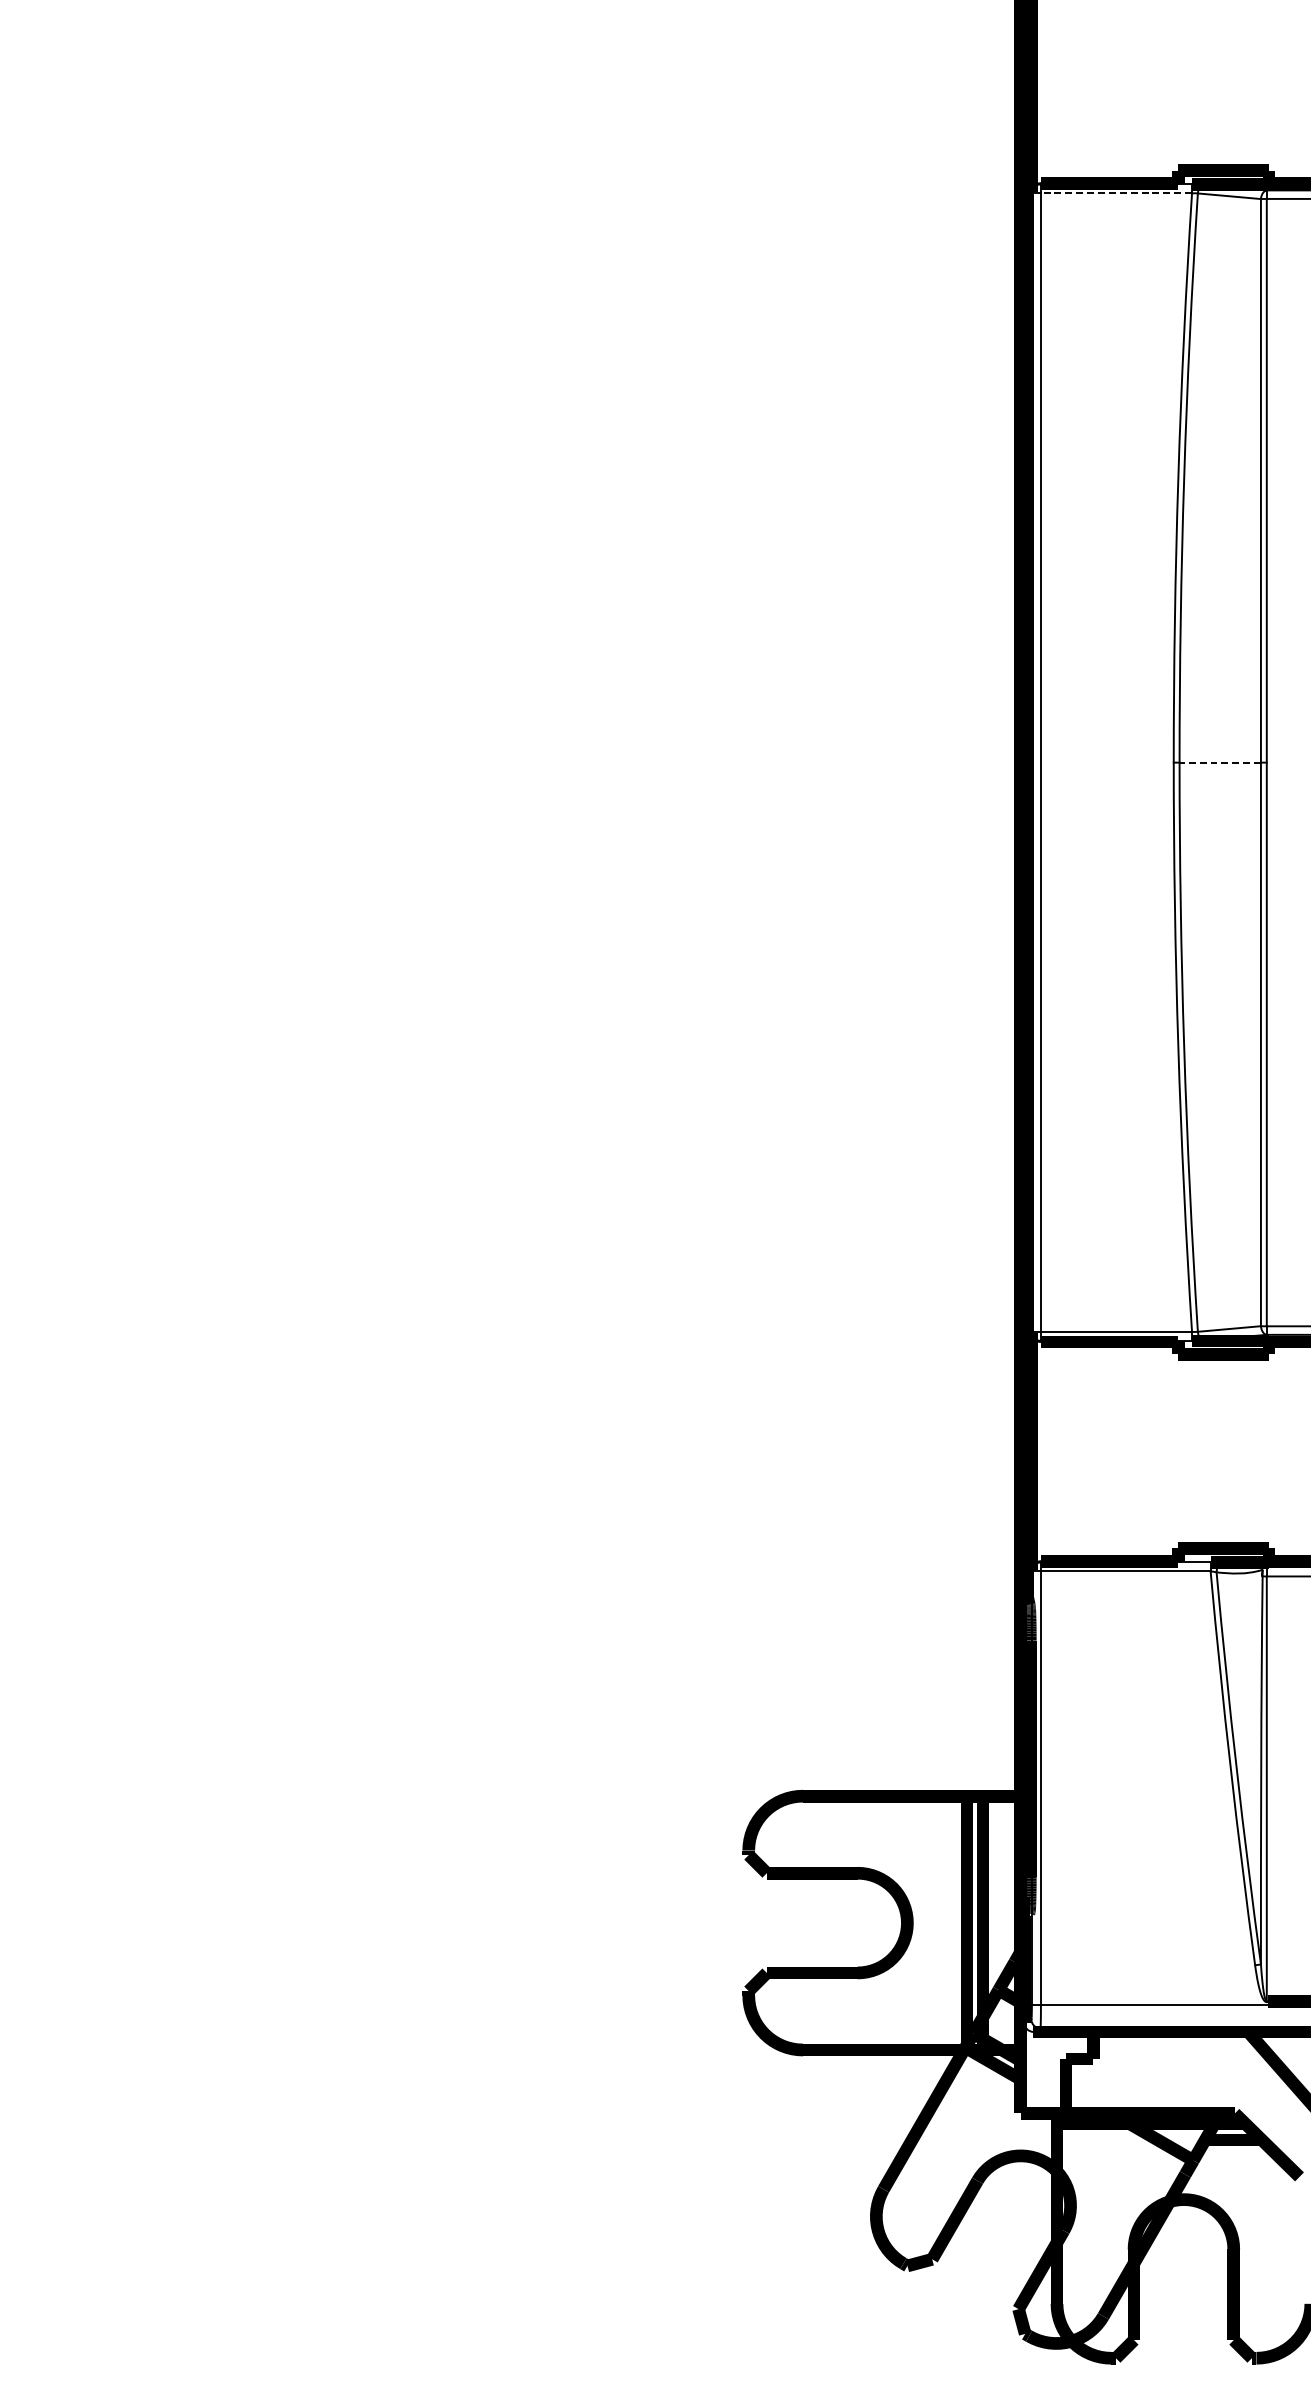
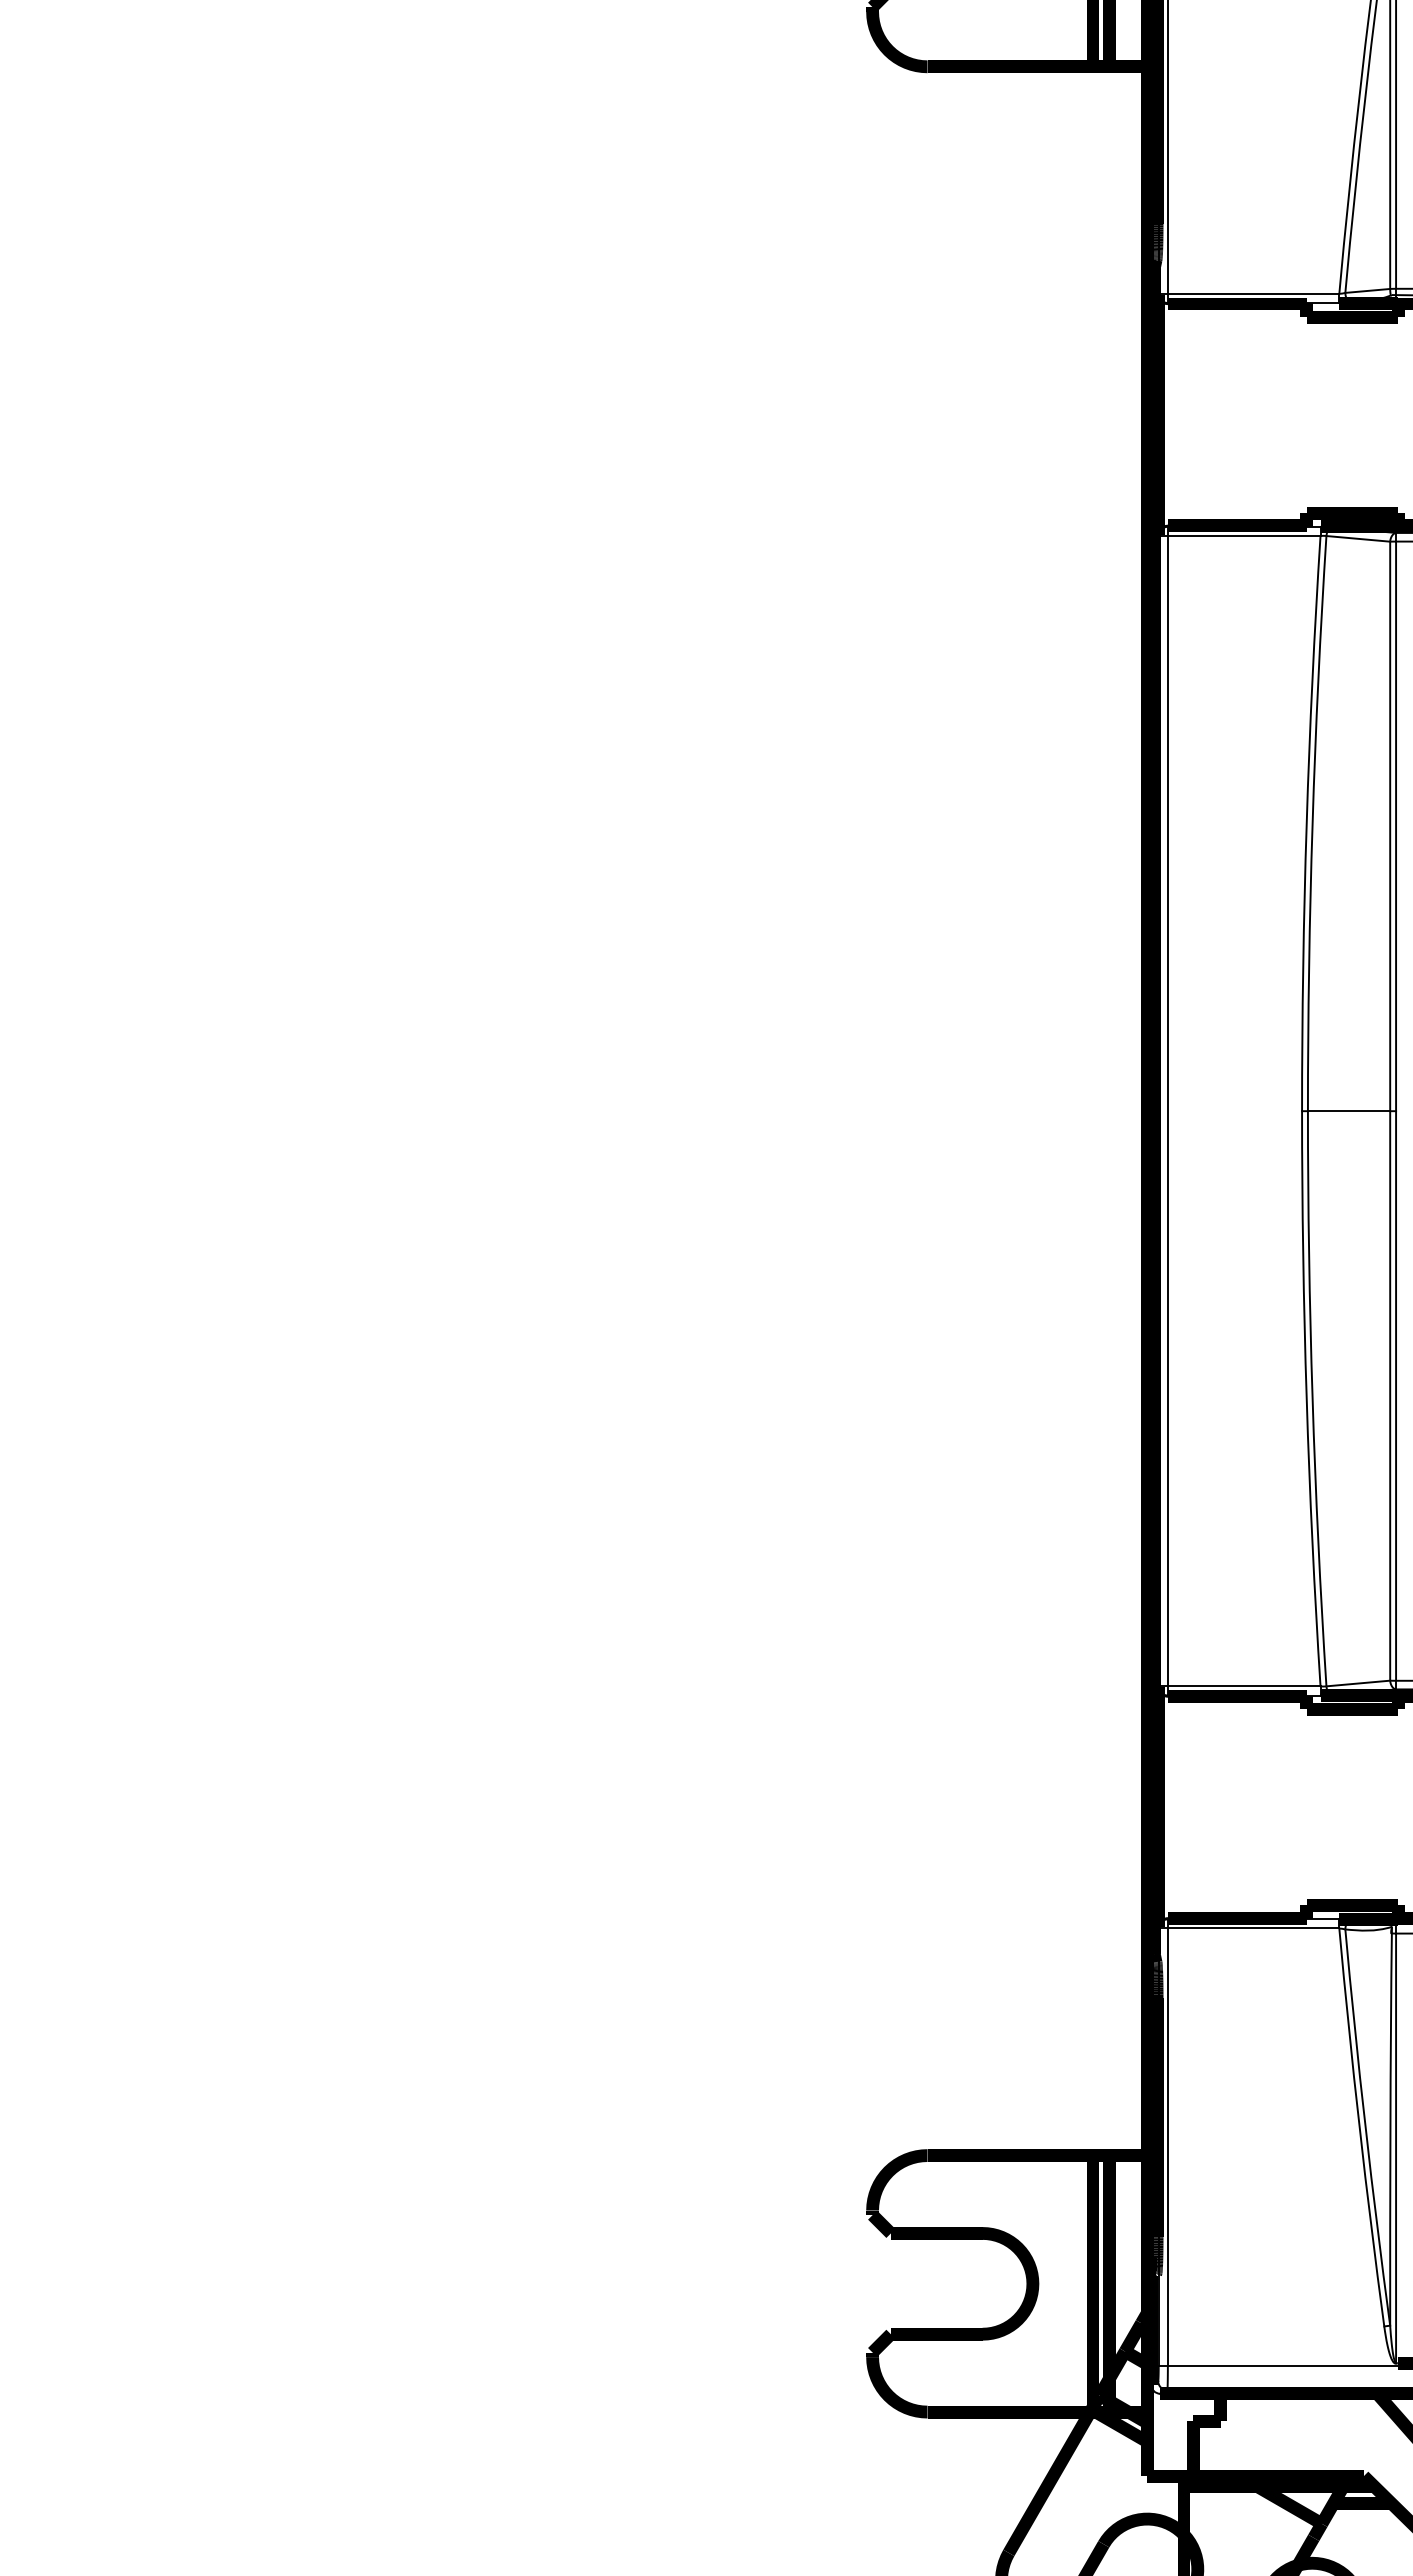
line: (1115, 192) -> (1243, 535), dashed -> solid
line: (1219, 762) -> (1348, 1111), dashed -> solid

